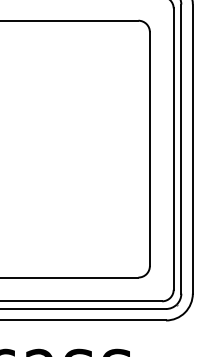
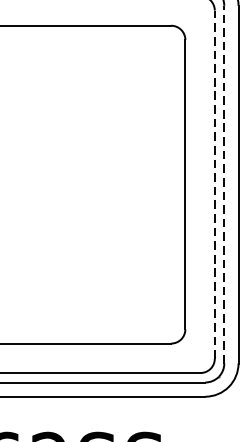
line: (173, 149) -> (214, 185), solid -> dashed
line: (181, 149) -> (224, 185), solid -> dashed

